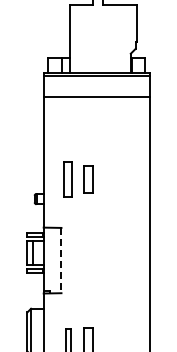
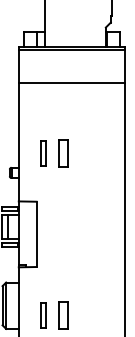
line: (96, 97) -> (71, 83), moved
part: (68, 179) -> (43, 153), size x0.71
line: (61, 260) -> (36, 234), dashed -> solid

